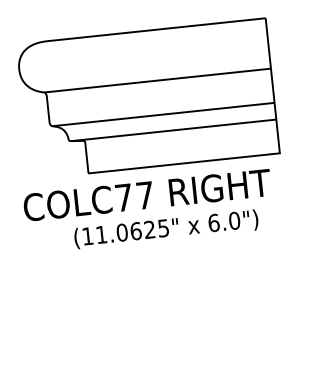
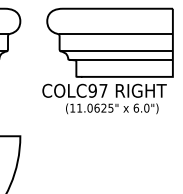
text: (123, 197) -> (92, 90), COLC77 -> COLC97

